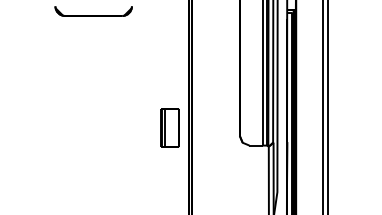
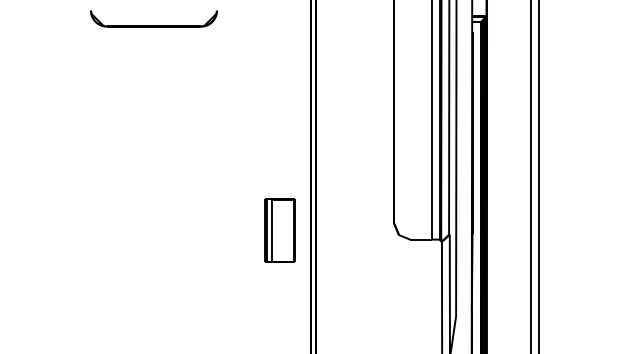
part: (169, 127) -> (278, 229), moved

